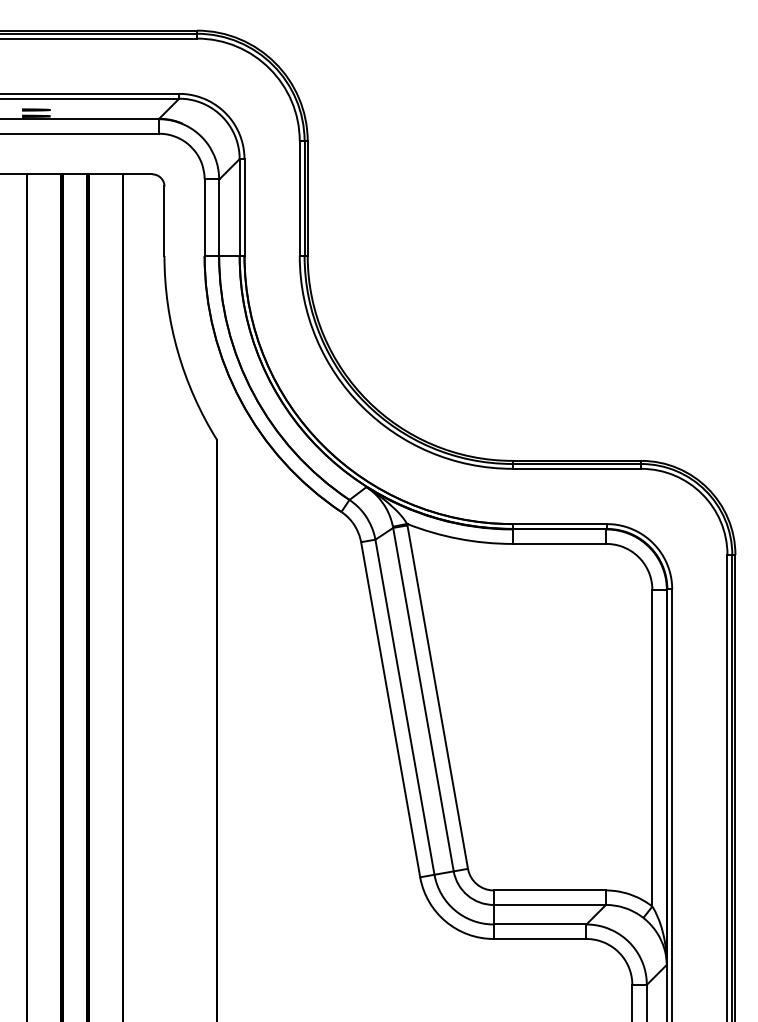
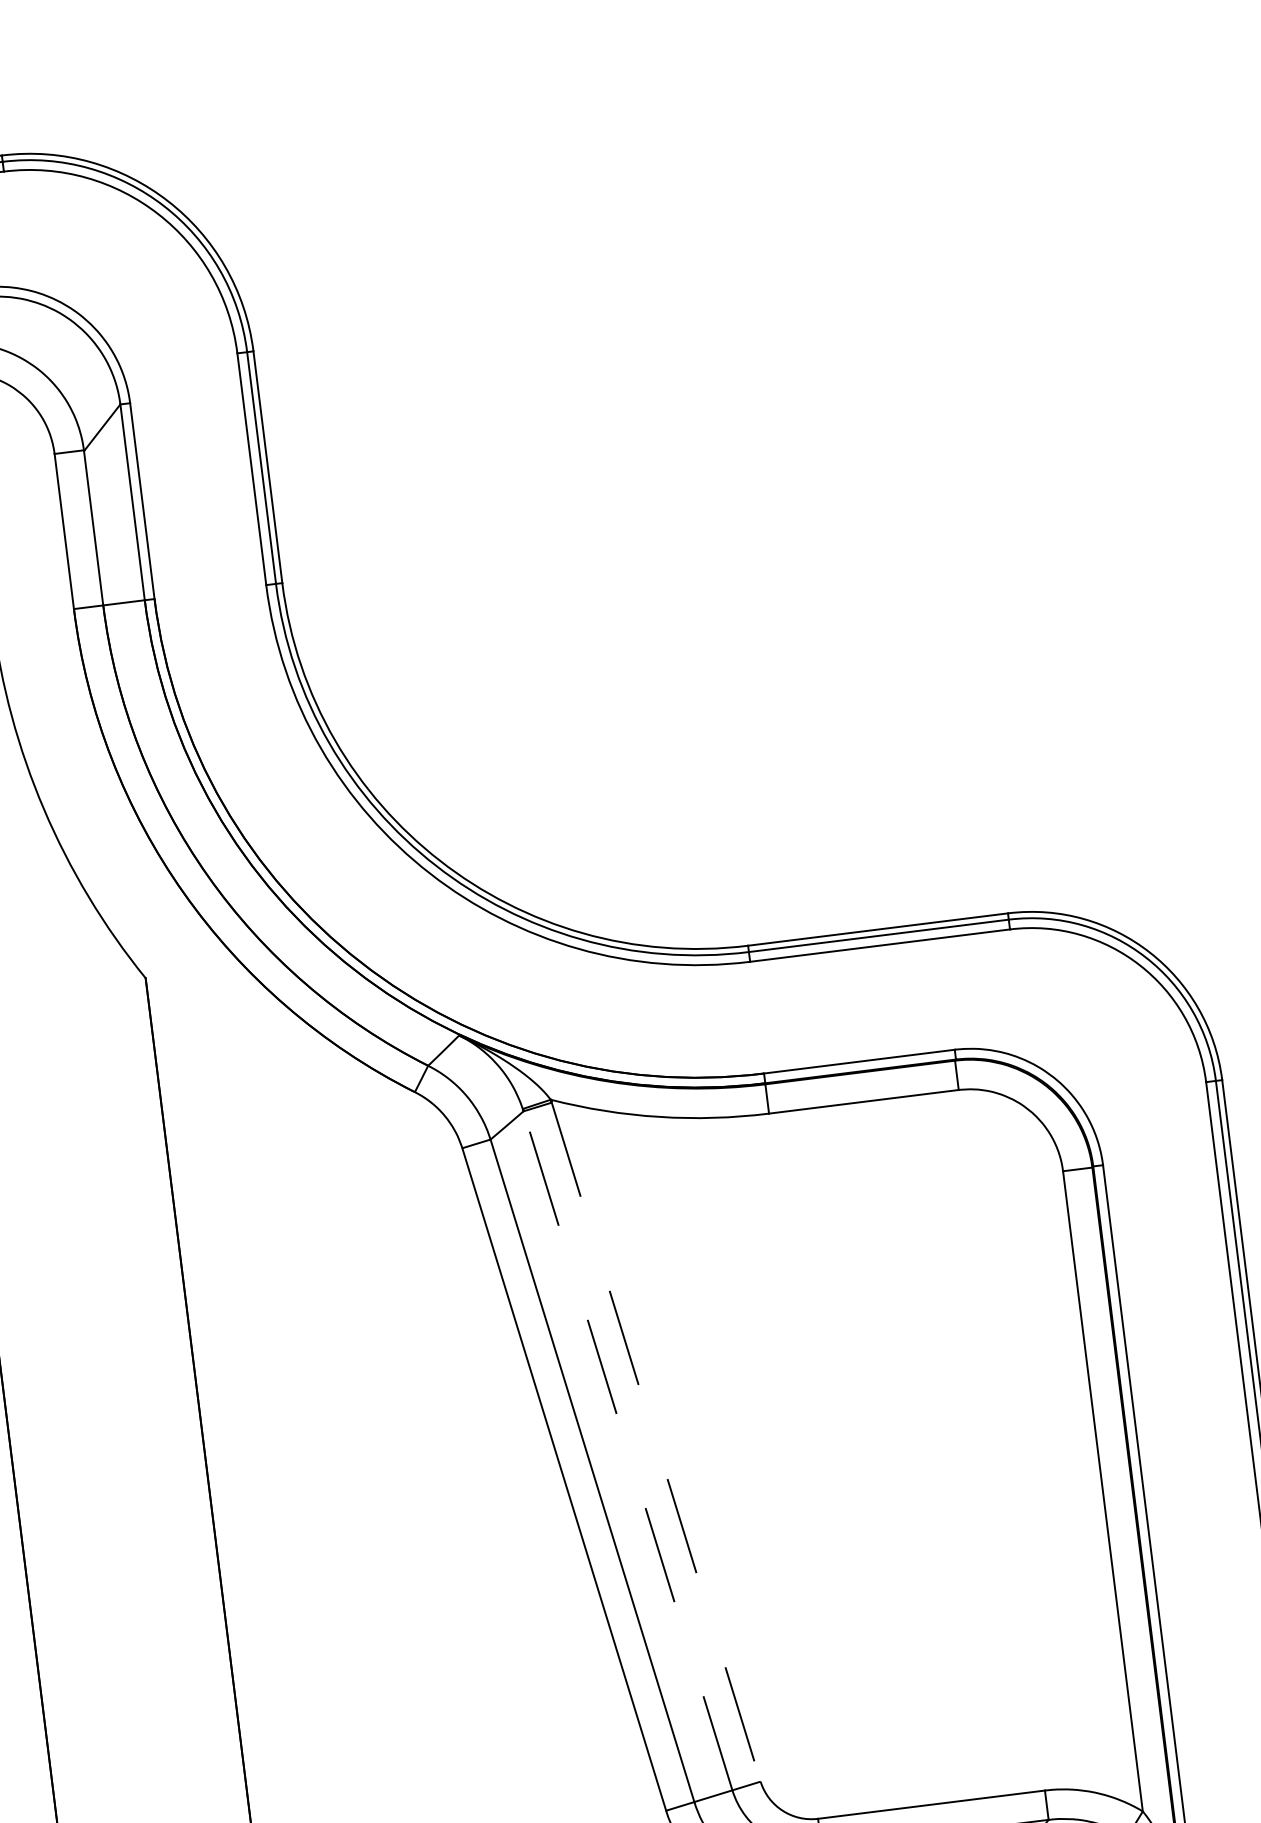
line: (437, 697) -> (655, 1442), solid -> dashed
line: (423, 699) -> (628, 1450), solid -> dashed

